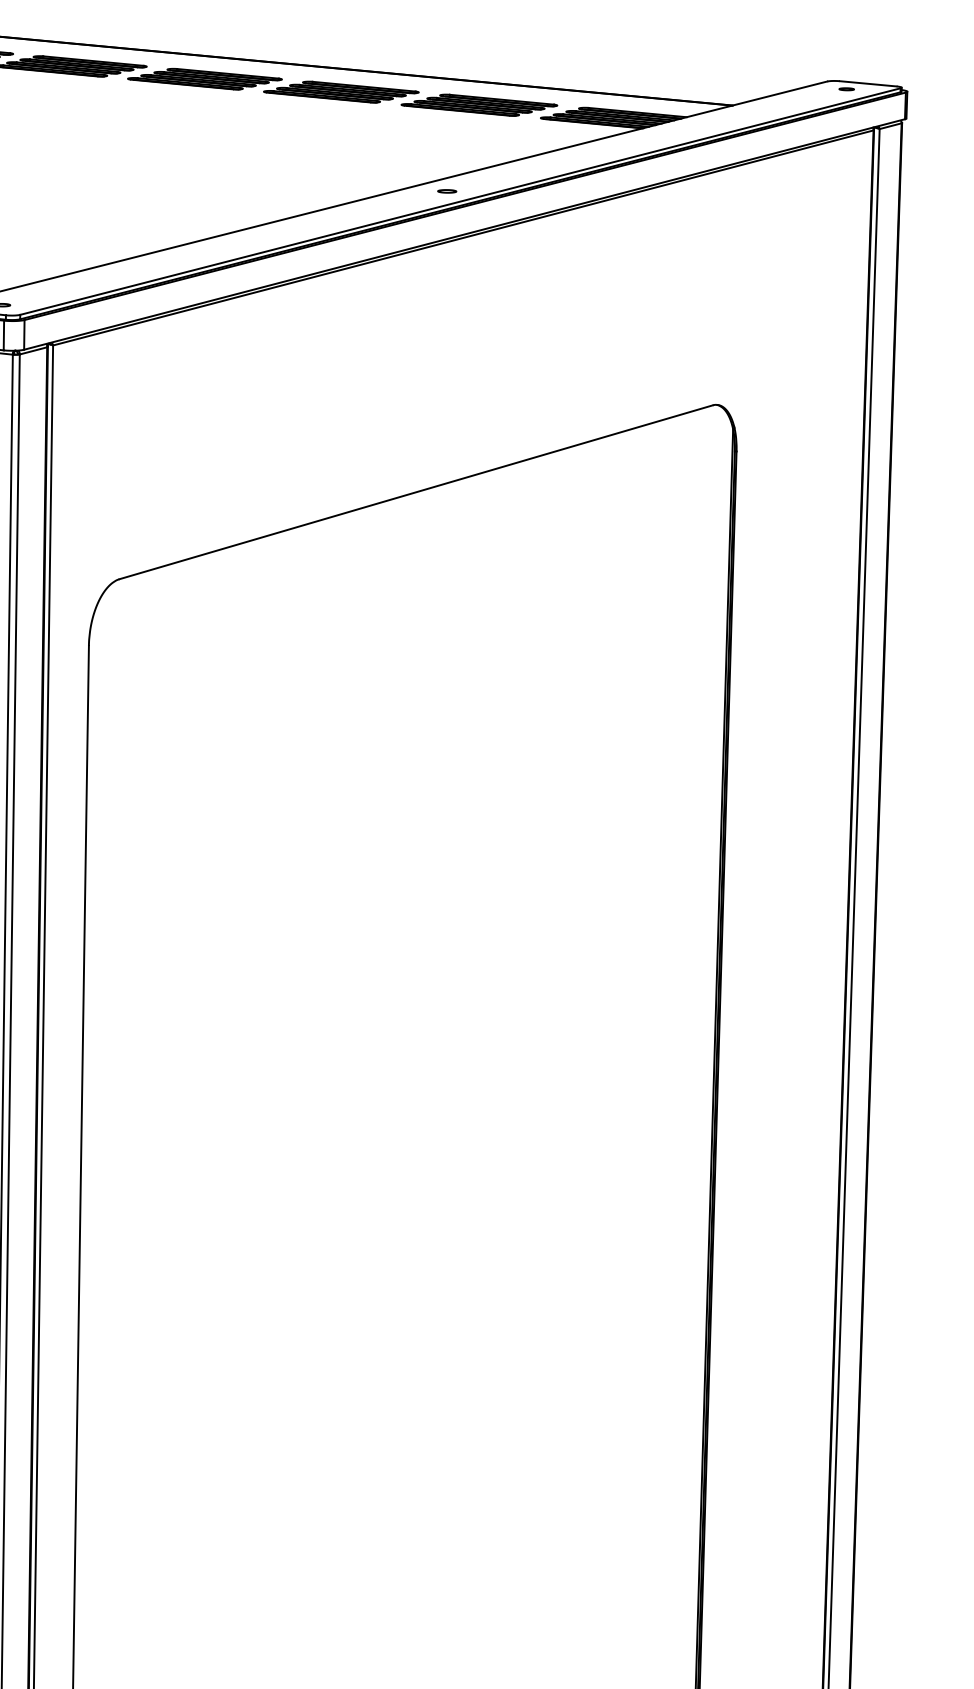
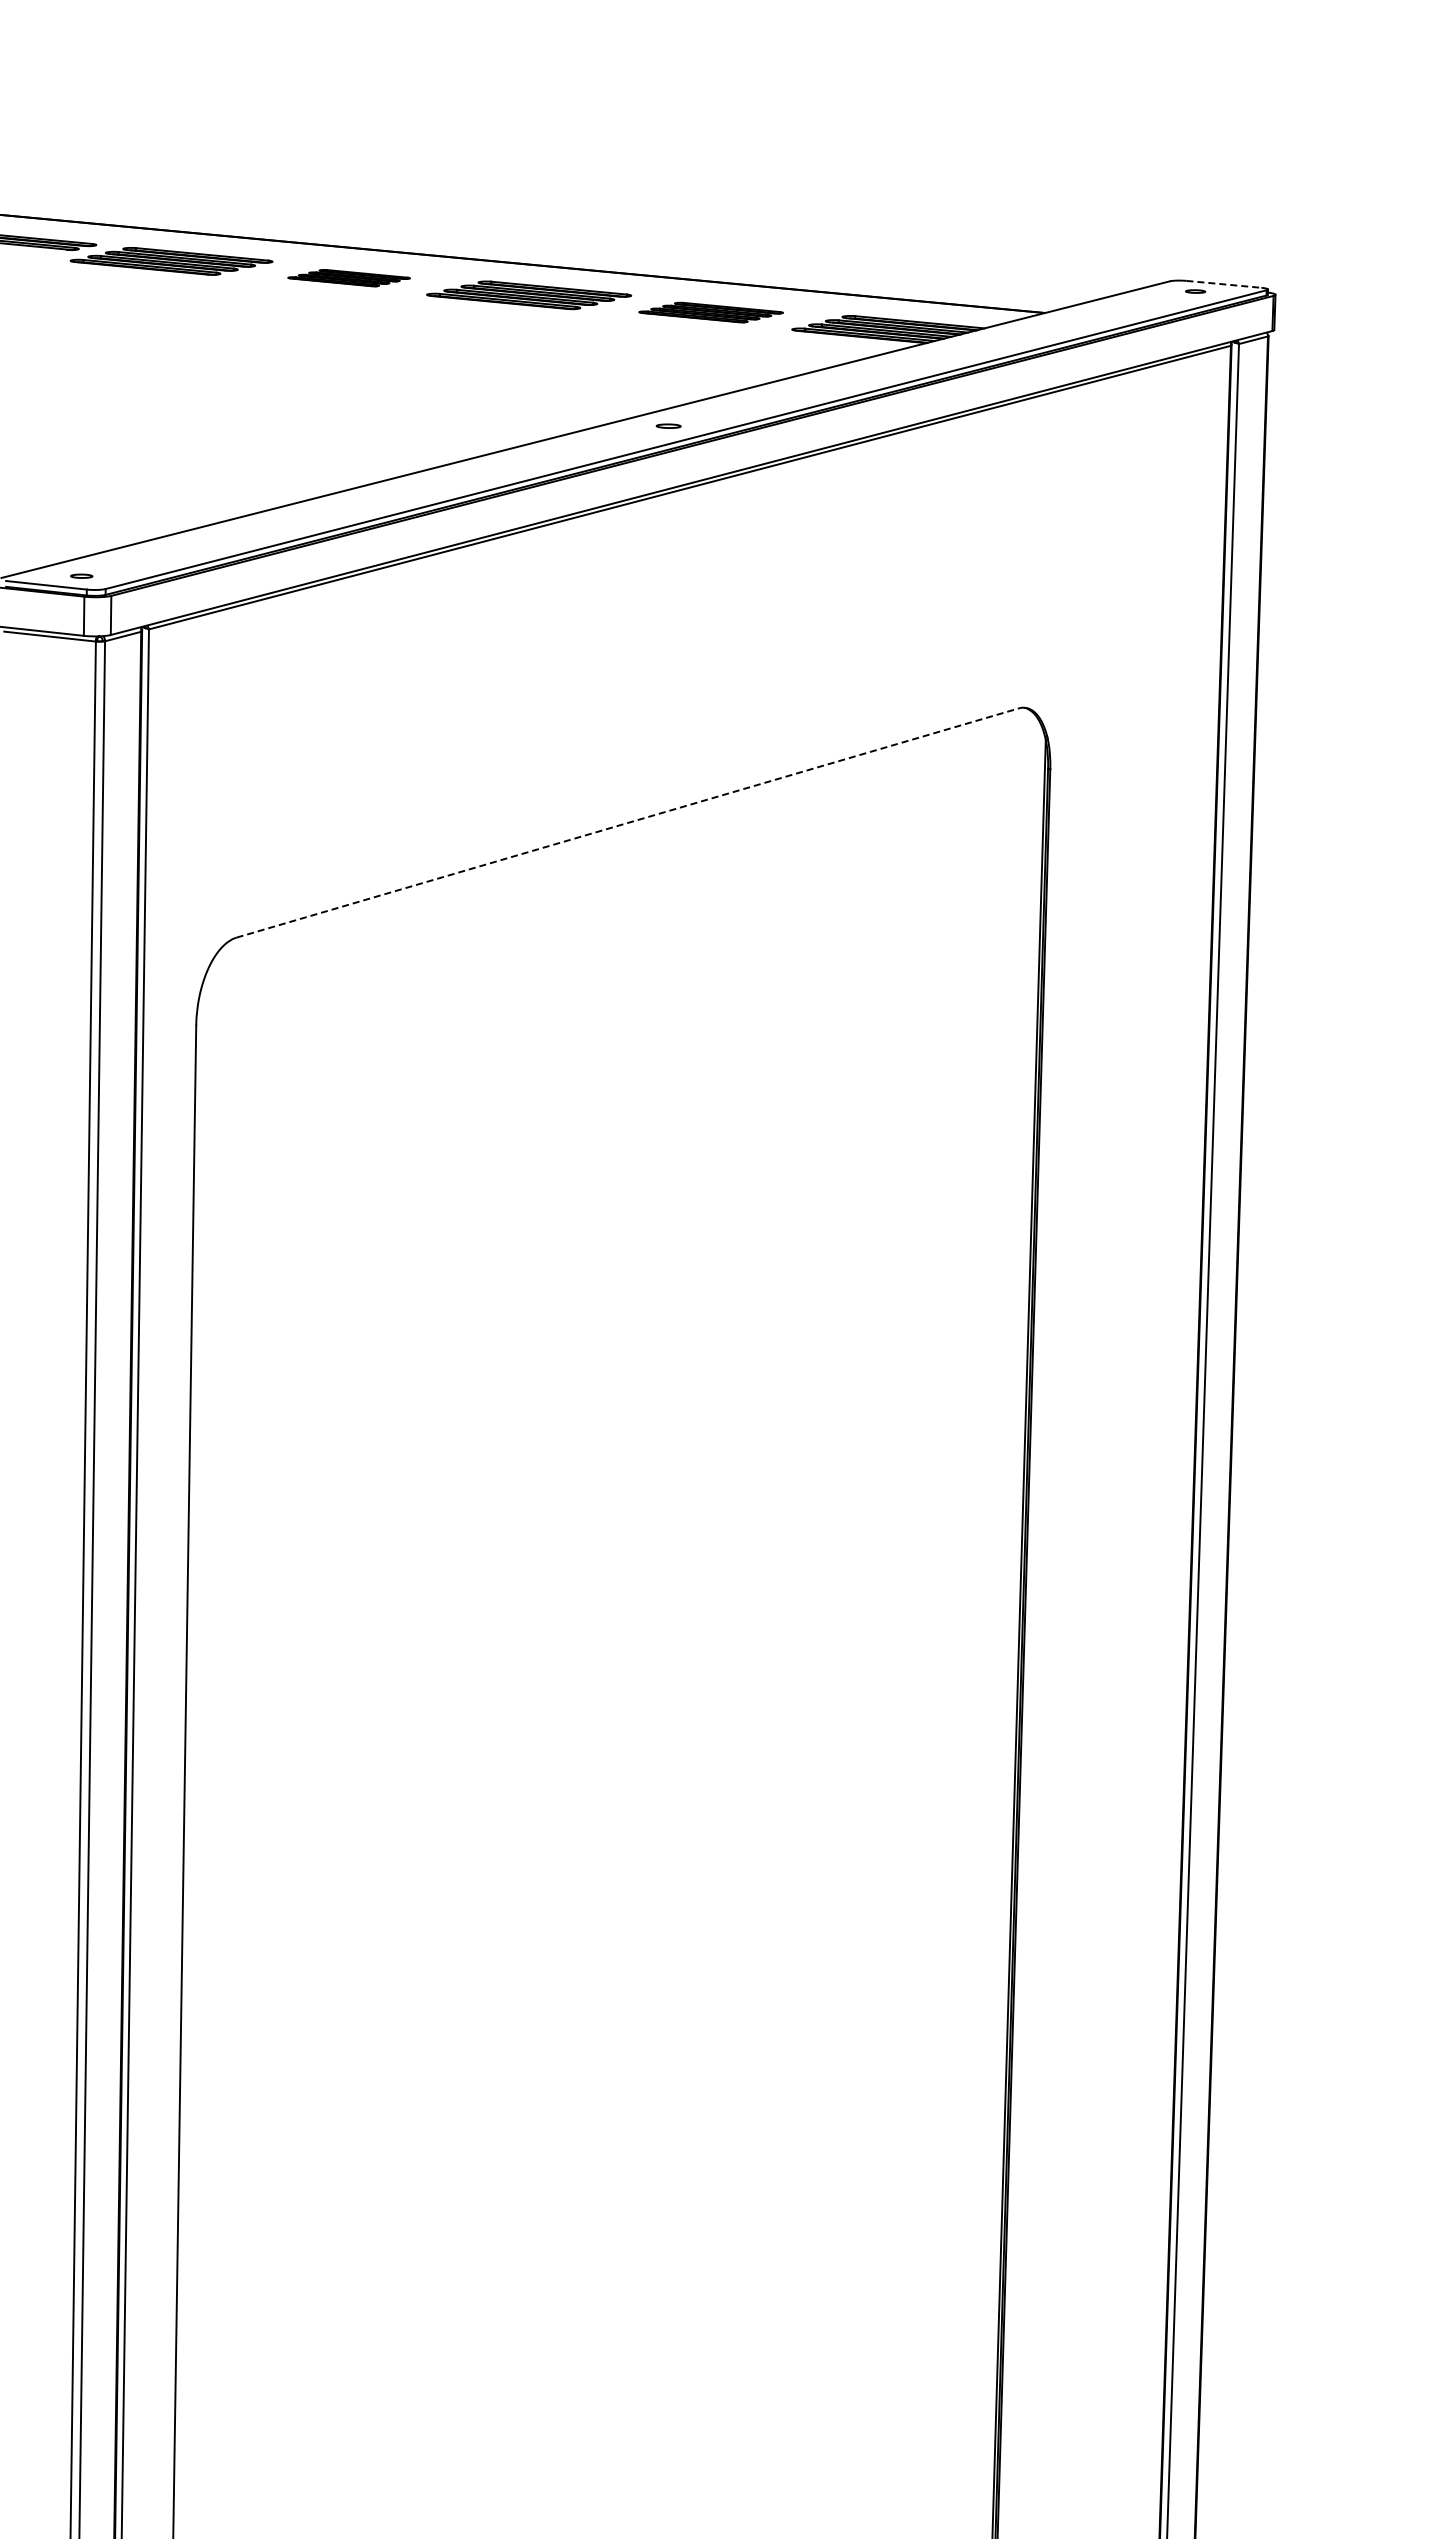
part: (204, 78) -> (348, 277), size x0.6
line: (867, 83) -> (1223, 284), solid -> dashed
part: (478, 105) -> (710, 312), size x0.7
line: (415, 492) -> (627, 823), solid -> dashed

